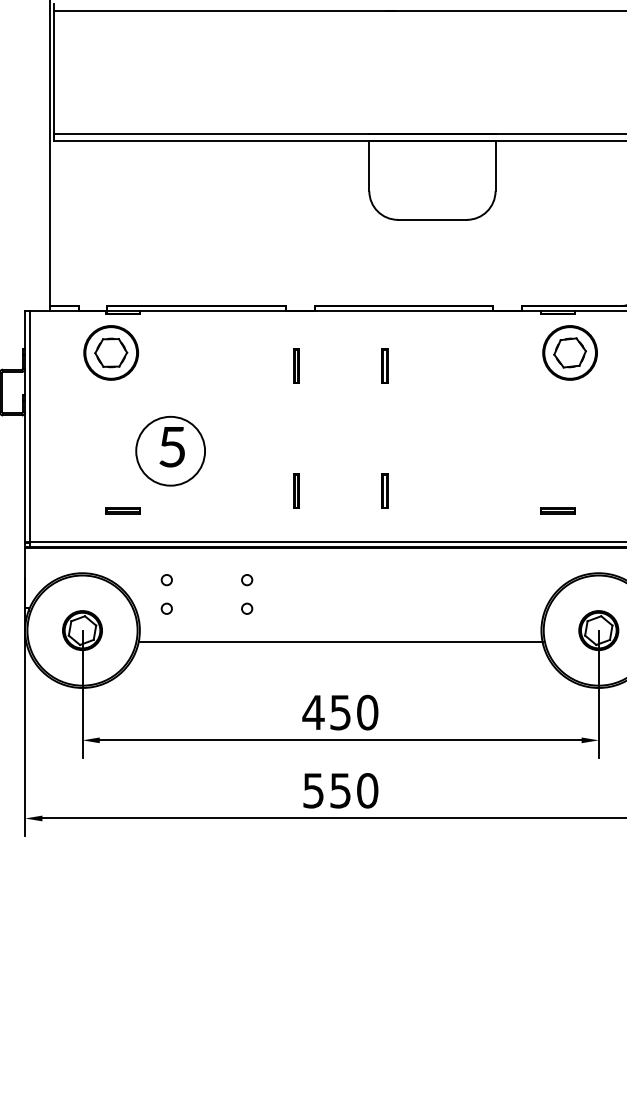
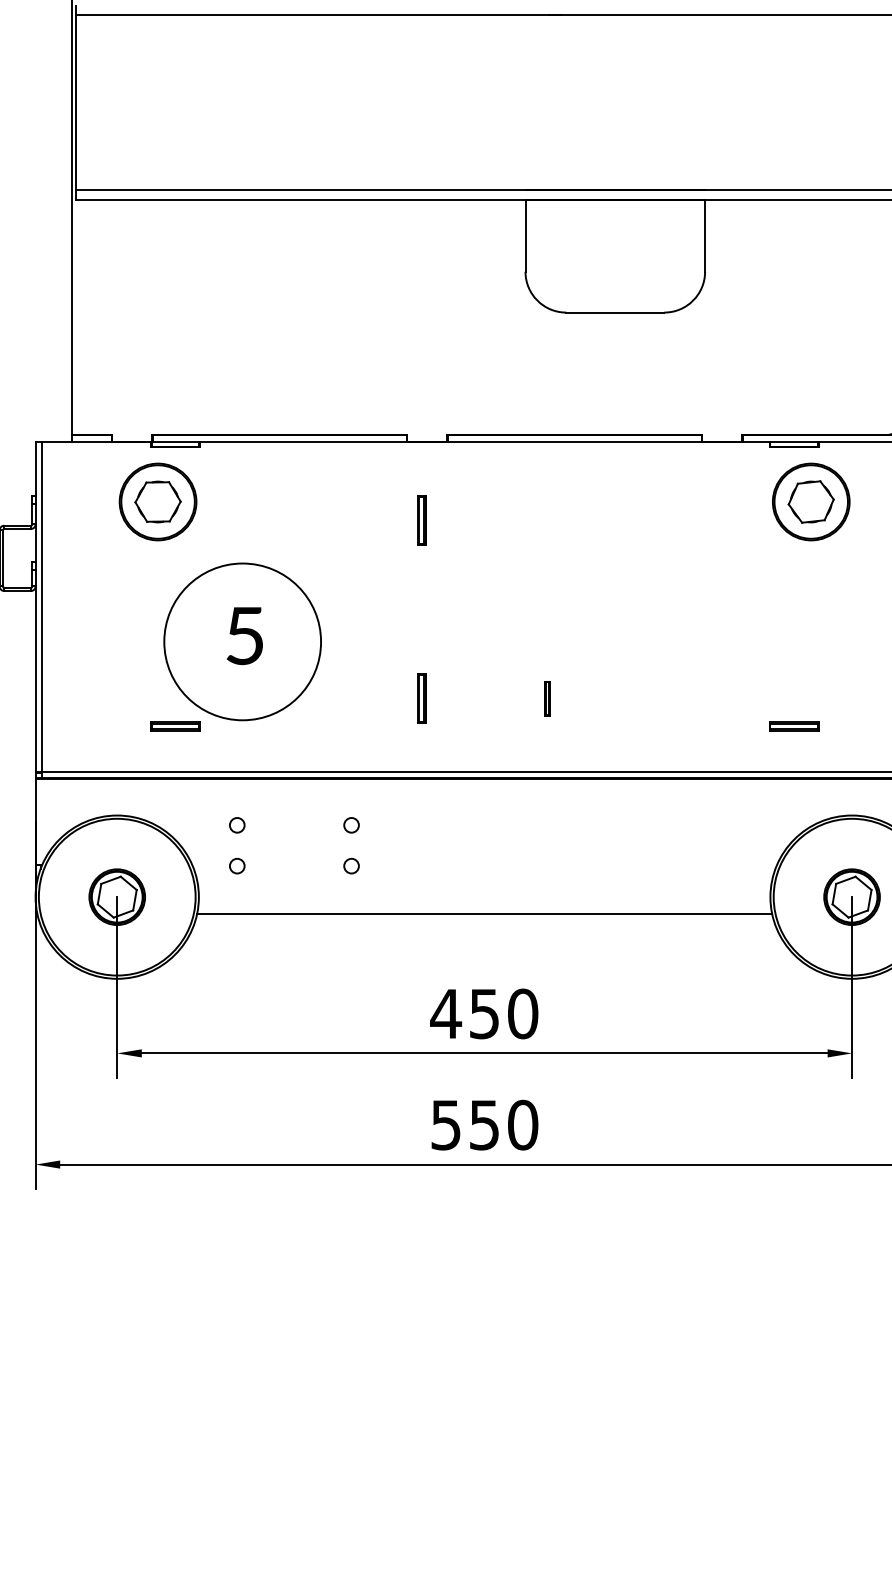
part: (384, 365) -> (547, 520), removed
circle: (170, 450) -> (242, 641), size x1.6
part: (384, 491) -> (547, 698), size x0.7

